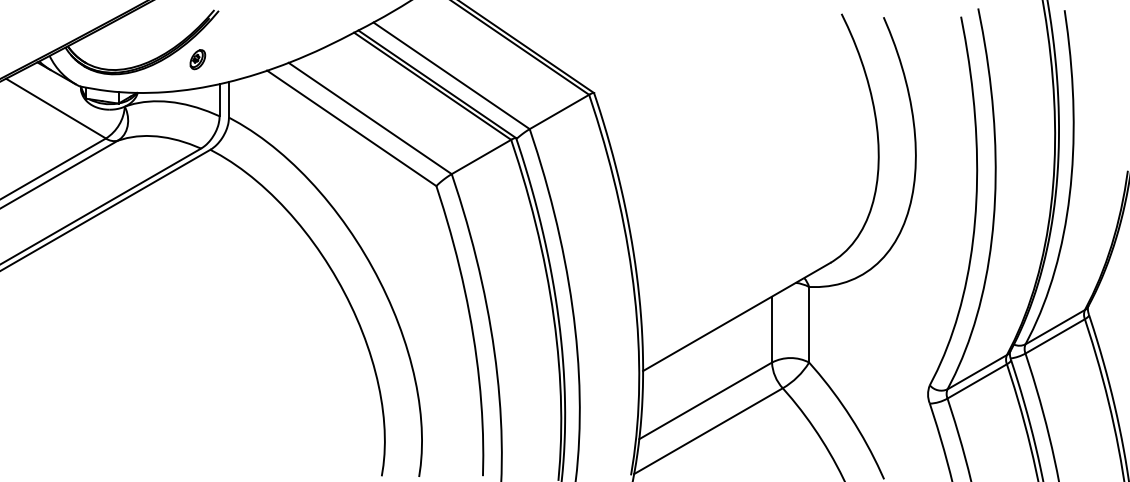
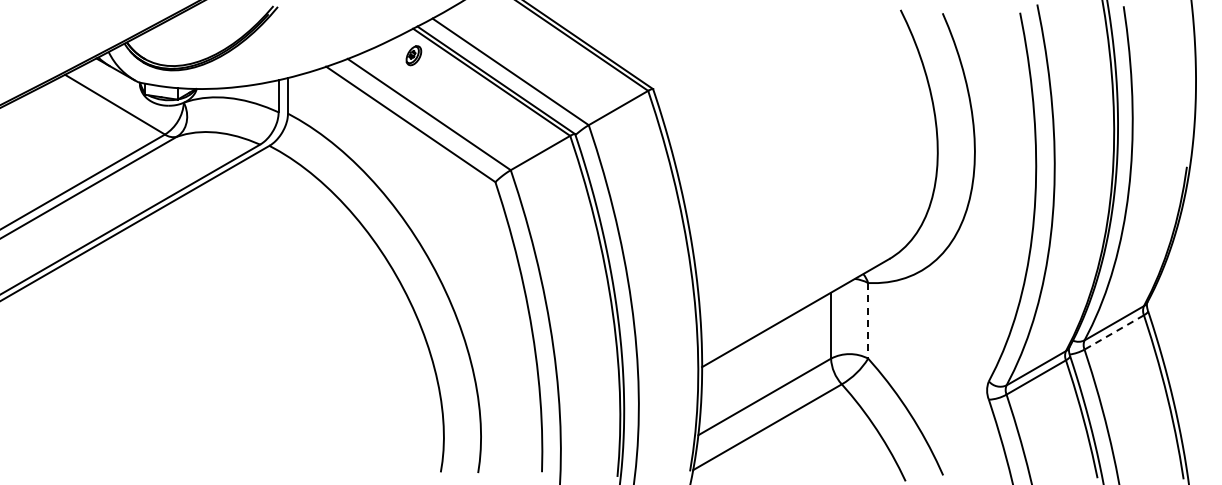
part: (197, 59) -> (413, 55), moved
line: (809, 324) -> (868, 320), solid -> dashed
line: (1054, 336) -> (1113, 332), solid -> dashed

